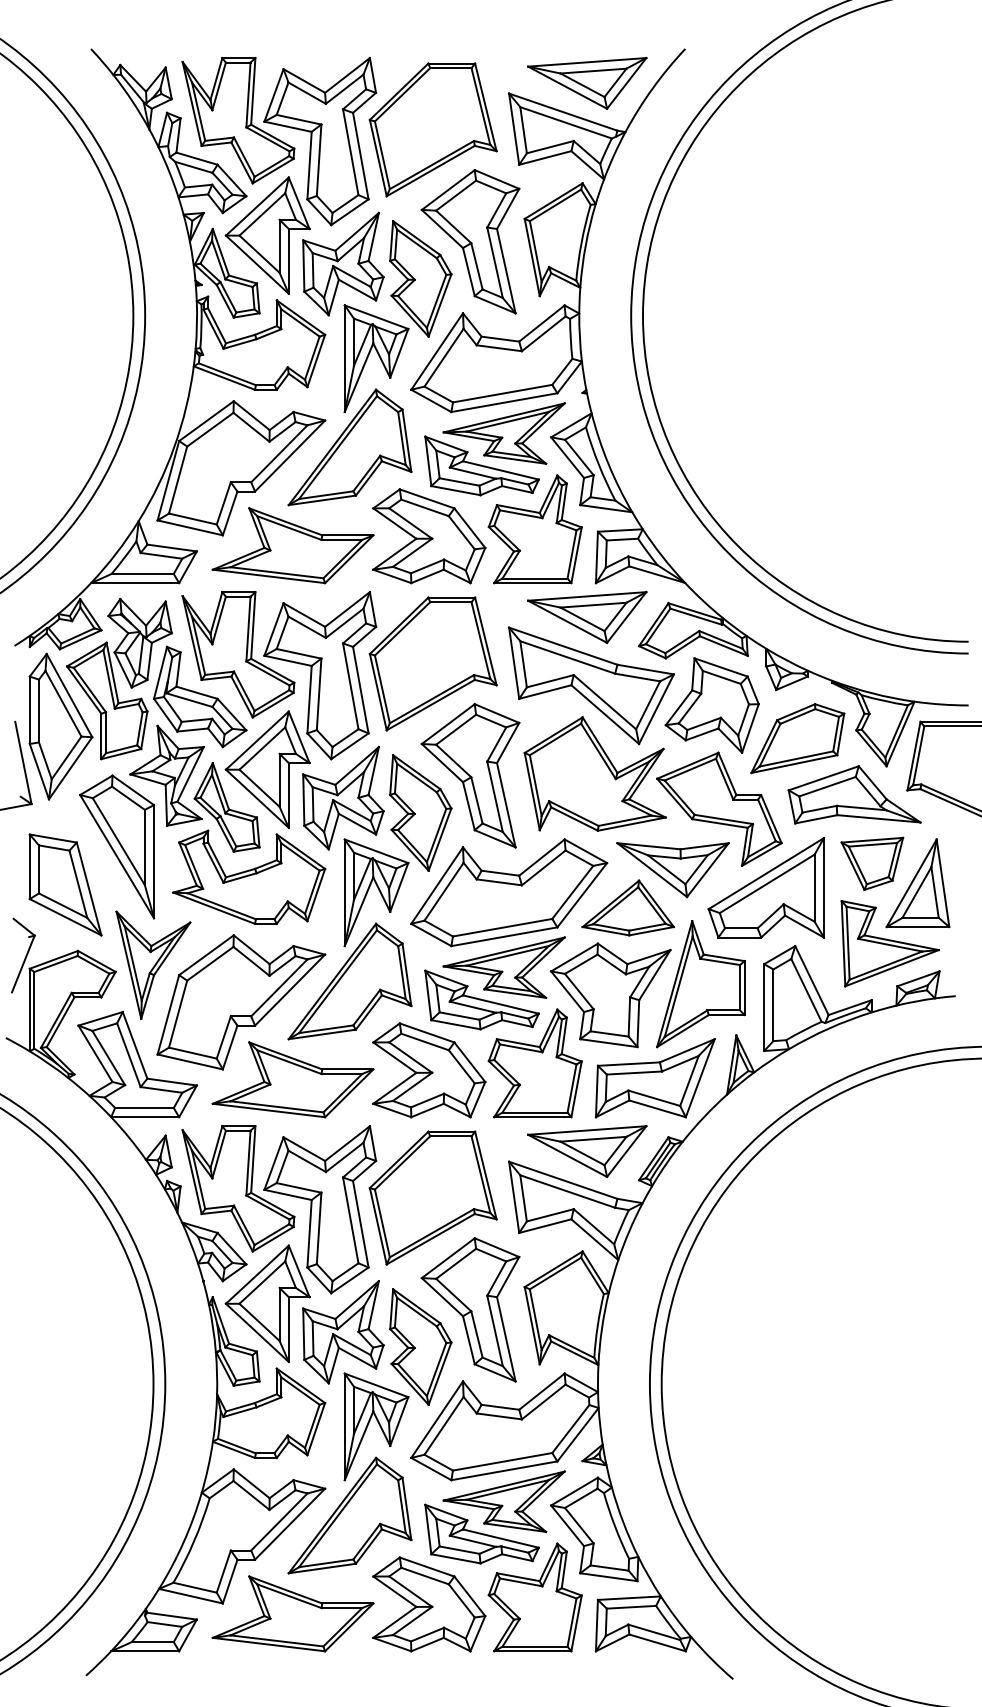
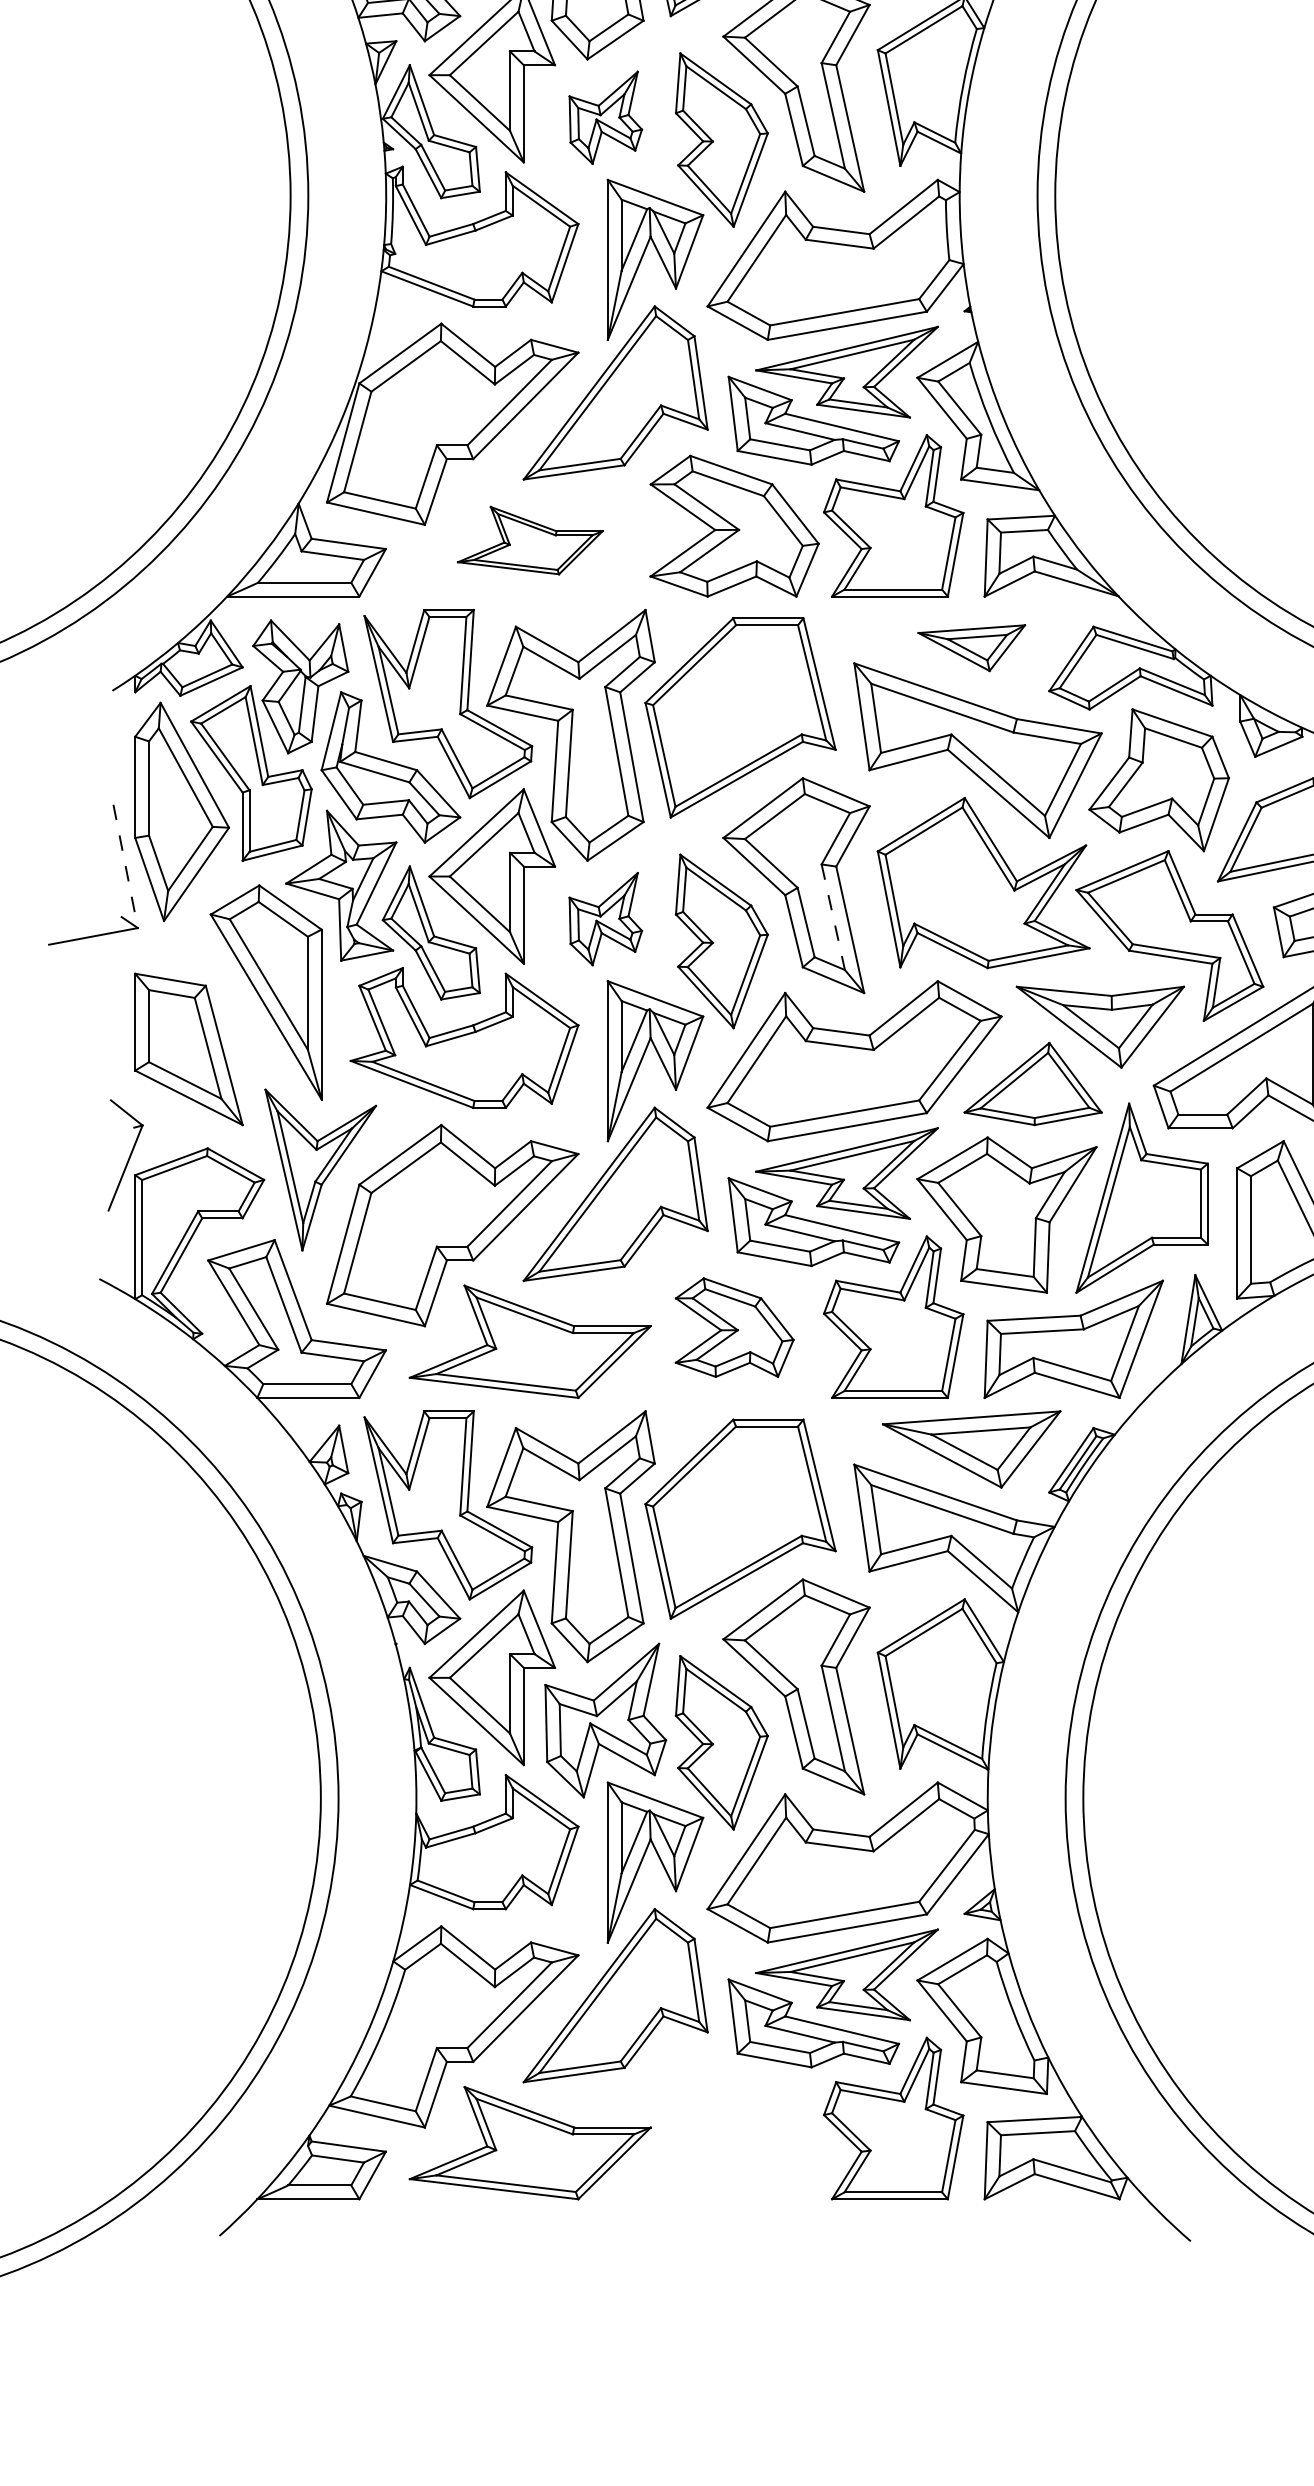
part: (343, 263) -> (605, 117), size x0.6
part: (292, 545) -> (529, 540), size x0.6
part: (587, 617) -> (972, 648), size x0.6
line: (23, 762) -> (125, 865), solid -> dashed
part: (343, 797) -> (605, 918), size x0.6
line: (495, 797) -> (833, 918), solid -> dashed
part: (429, 1070) -> (734, 1327), size x0.7
part: (429, 1604) -> (734, 2129), removed

